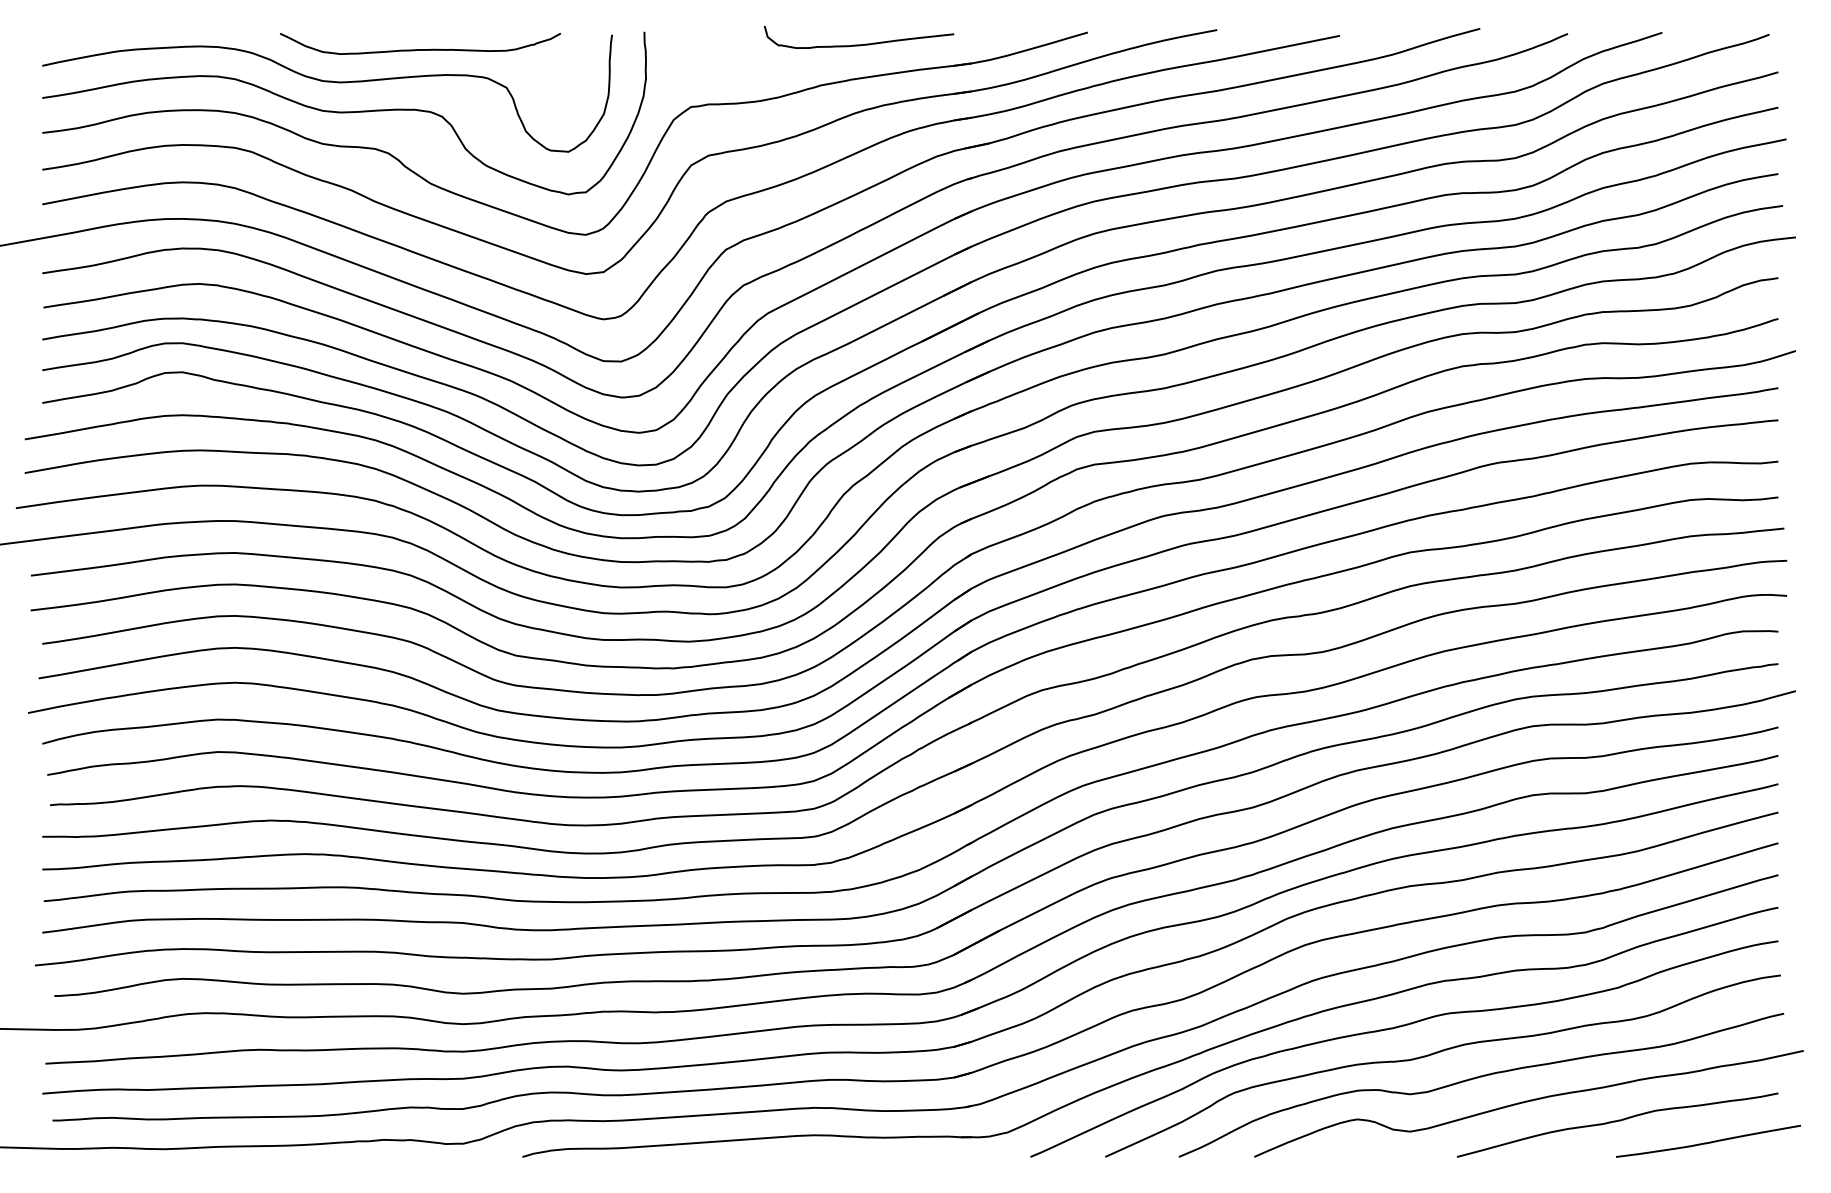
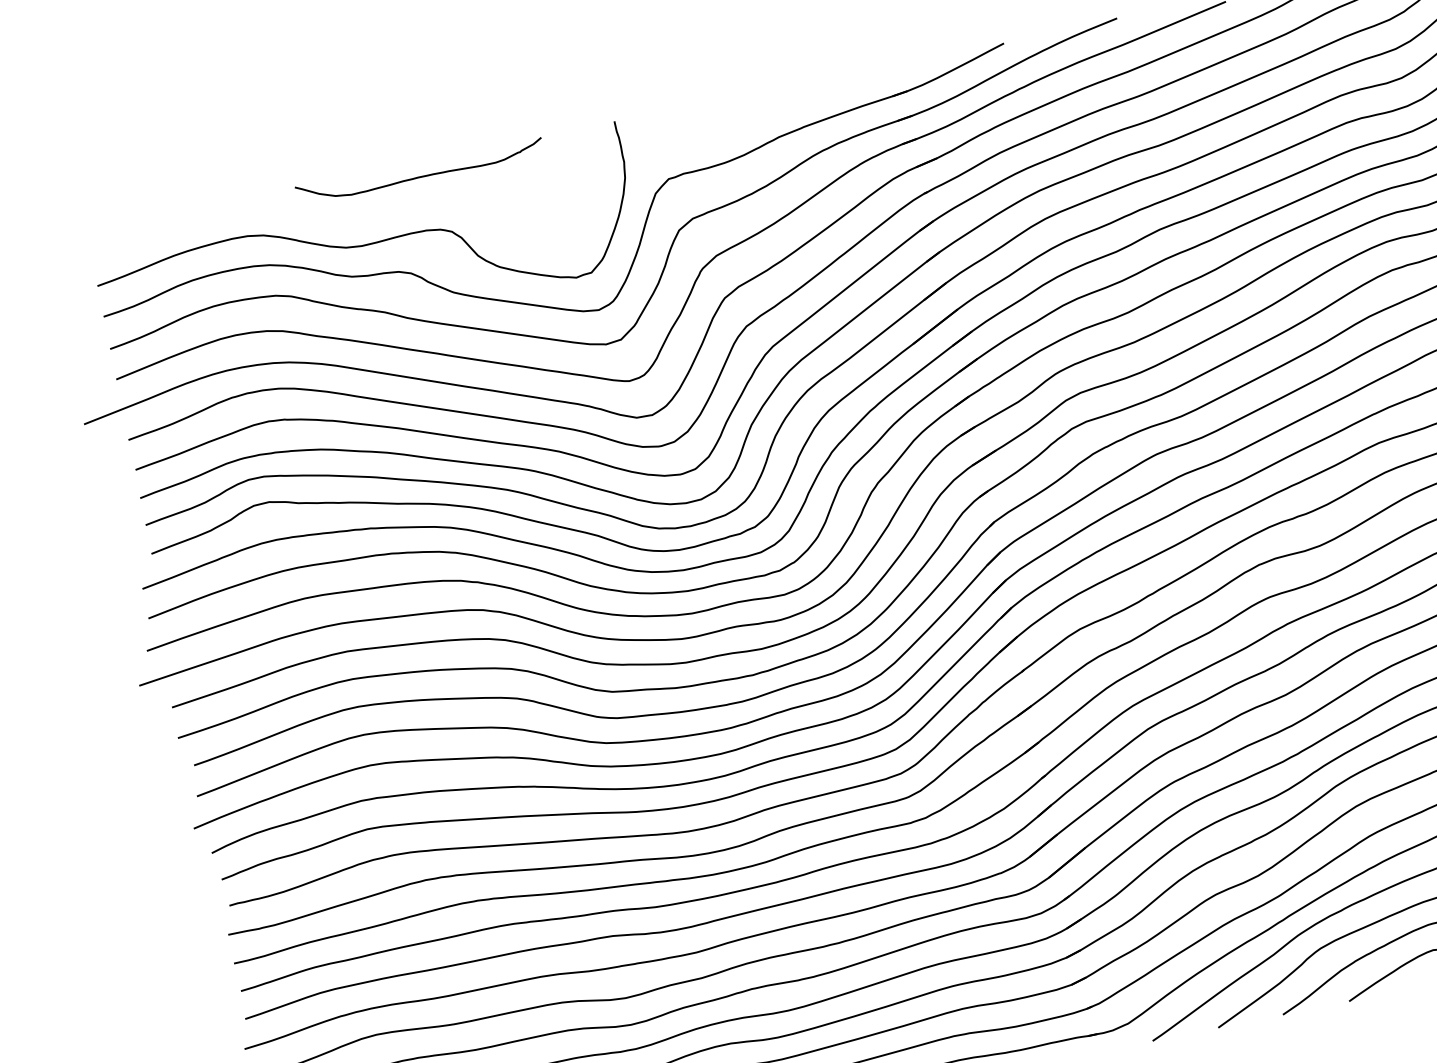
curve: (858, 44) -> (804, 94), removed
curve: (327, 82) -> (345, 221), removed

